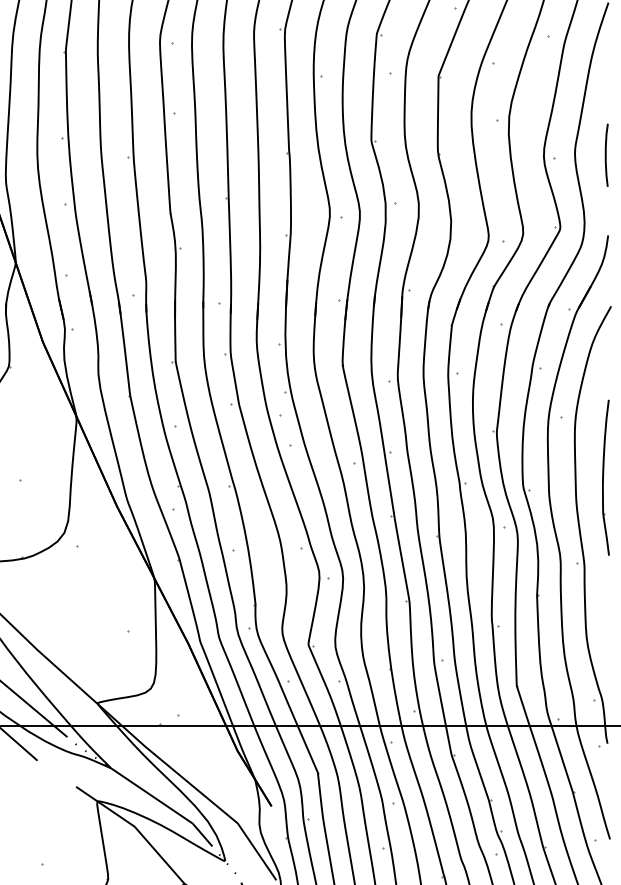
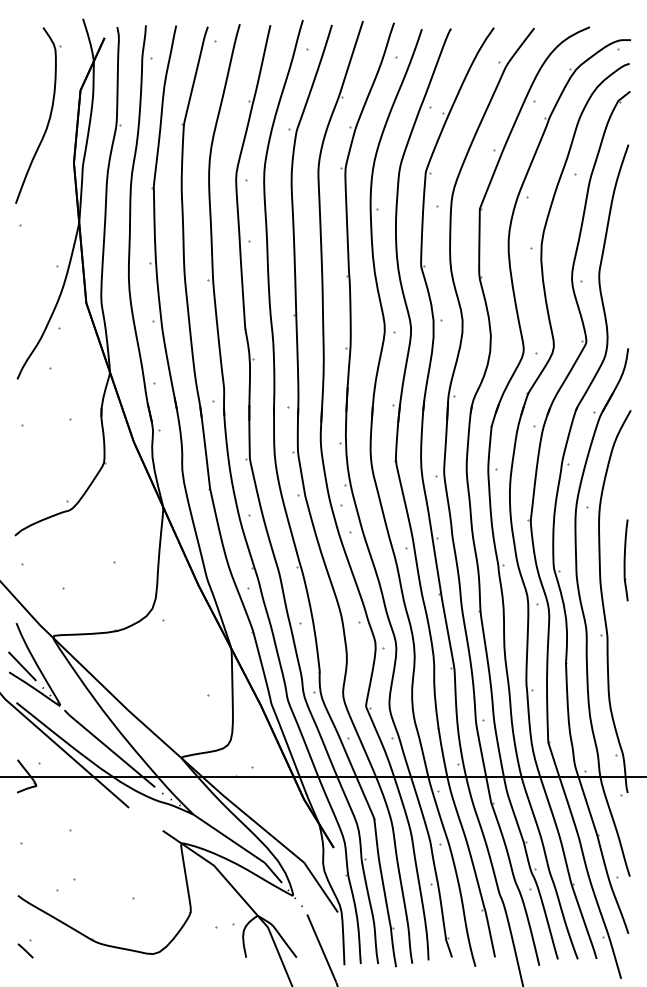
line: (606, 154) -> (626, 277), removed
part: (605, 477) -> (625, 560), size x0.6

